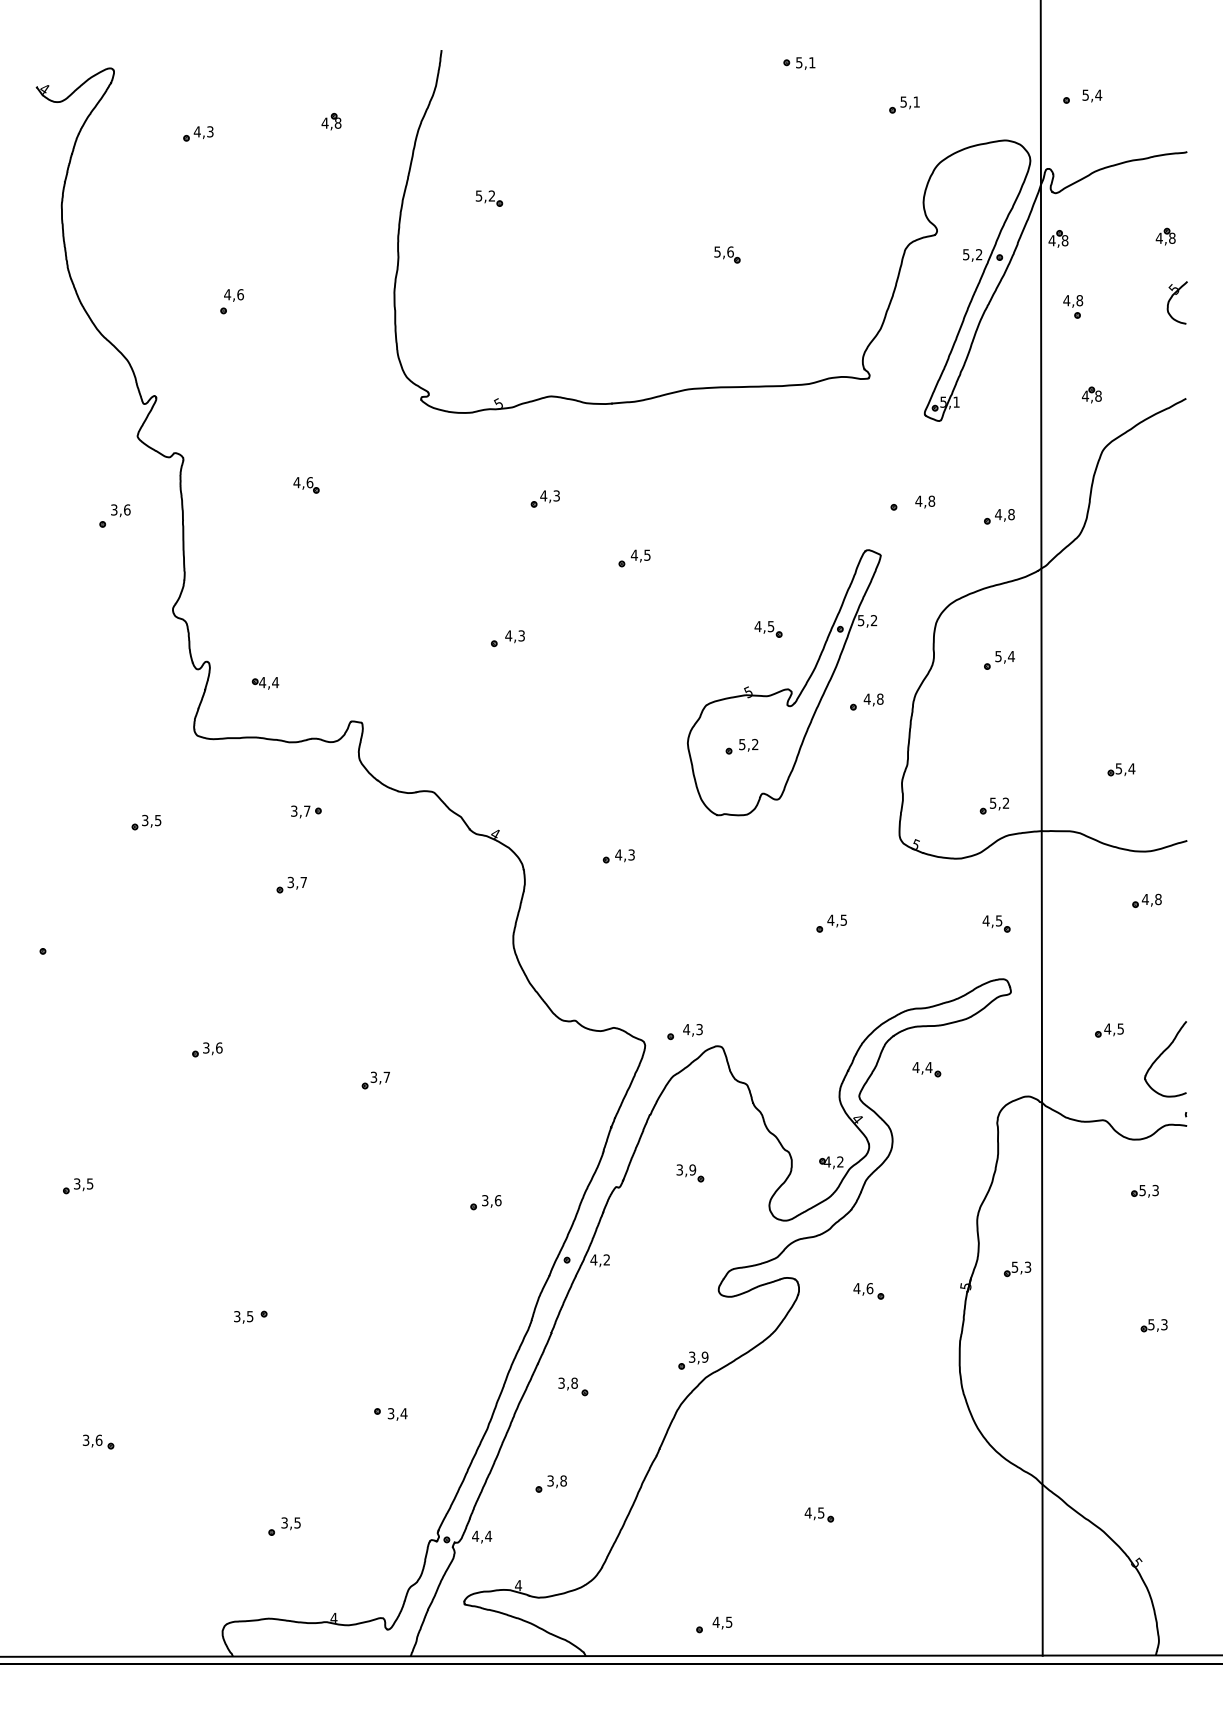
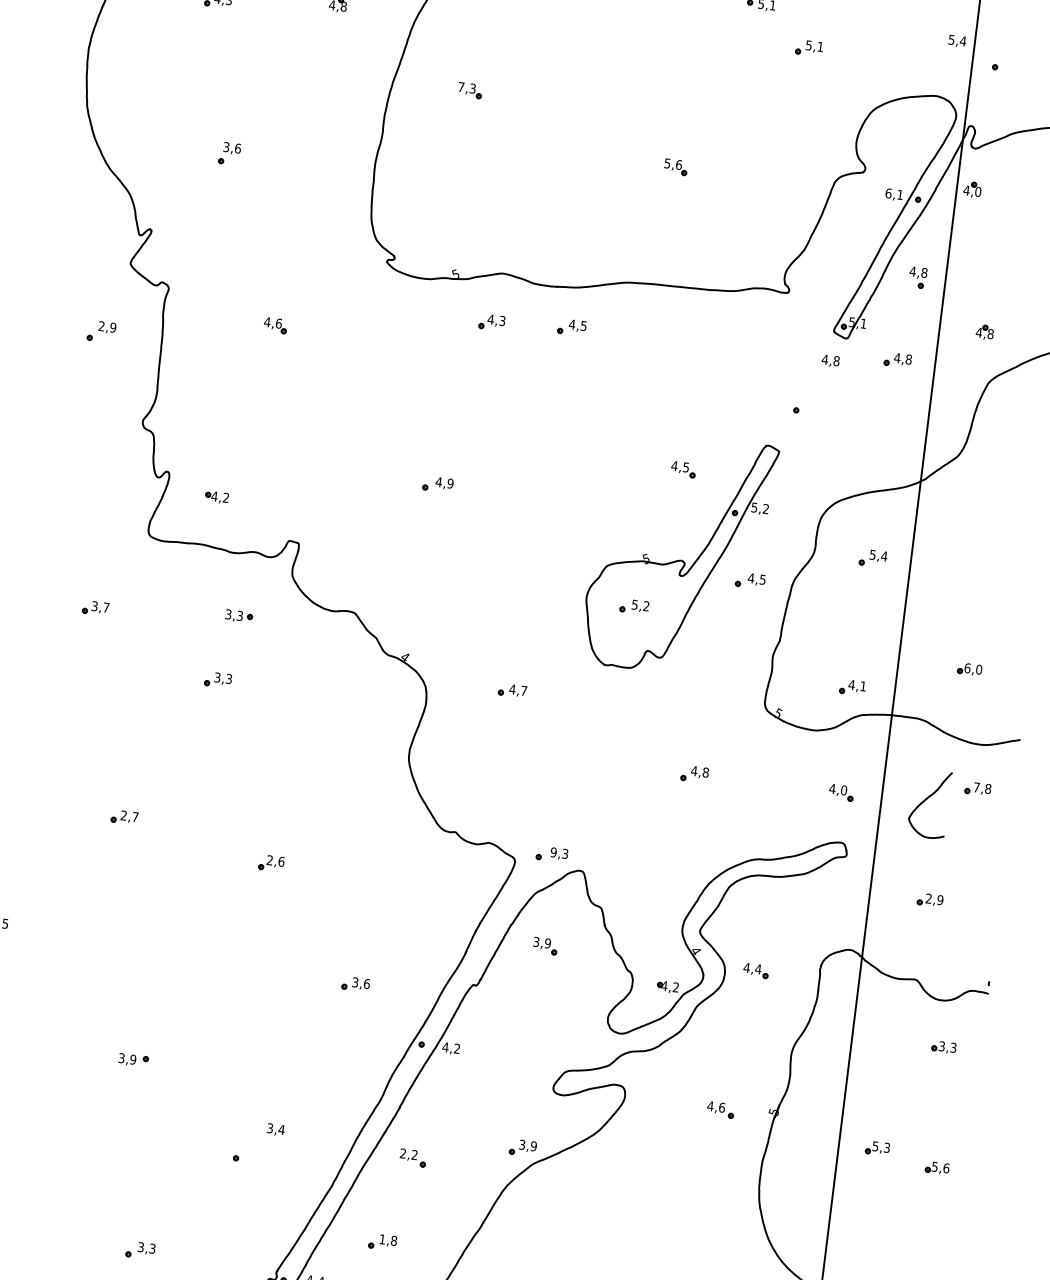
text: (1092, 95) -> (957, 40), moved
part: (904, 104) -> (809, 47), moved
text: (485, 195) -> (467, 87), 5,2 -> 7,3
text: (1064, 240) -> (977, 191), 4,8 -> 4,0
text: (972, 254) -> (894, 193), 5,2 -> 6,1
text: (227, 294) -> (226, 146), 4,6 -> 3,6
part: (1073, 306) -> (918, 277), moved
part: (544, 498) -> (491, 321), moved
text: (925, 501) -> (830, 360), moved
text: (120, 509) -> (107, 326), 3,6 -> 2,9
part: (999, 516) -> (898, 359), moved
part: (634, 558) -> (571, 327), moved
part: (768, 629) -> (683, 469), moved
text: (521, 635) -> (450, 483), 4,3 -> 4,9
text: (275, 682) -> (226, 497), 4,4 -> 4,2
text: (880, 698) -> (763, 579), 4,8 -> 4,5
text: (1125, 768) -> (973, 668), 5,4 -> 6,0
text: (998, 802) -> (856, 684), 5,2 -> 4,1
text: (307, 810) -> (240, 615), 3,7 -> 3,3
text: (158, 820) -> (106, 607), 3,5 -> 3,7
text: (631, 854) -> (524, 690), 4,3 -> 4,7
text: (303, 882) -> (228, 679), 3,7 -> 3,3
text: (1144, 899) -> (975, 787), 4,8 -> 7,8
text: (843, 919) -> (705, 771), 4,5 -> 4,8
text: (998, 920) -> (843, 789), 4,5 -> 4,0
text: (1114, 1028) -> (934, 898), 4,5 -> 2,9
text: (686, 1029) -> (553, 852), 4,3 -> 9,3
text: (212, 1047) -> (129, 815), 3,6 -> 2,7
curve: (1161, 1055) -> (926, 800), moved
part: (926, 1069) -> (755, 970), moved
text: (380, 1076) -> (275, 860), 3,7 -> 2,6
part: (690, 1173) -> (545, 946), moved
text: (1142, 1189) -> (941, 1045), 5,3 -> 3,3
part: (1017, 1269) -> (877, 1148), moved
part: (868, 1291) -> (720, 1110), moved
text: (249, 1316) -> (132, 1059), 3,5 -> 3,9
text: (1164, 1324) -> (946, 1168), 5,3 -> 5,6
text: (567, 1382) -> (408, 1153), 3,8 -> 2,2
text: (397, 1414) -> (275, 1129), moved
text: (550, 1480) -> (382, 1238), 3,8 -> 1,8
text: (297, 1522) -> (152, 1248), 3,5 -> 3,3

